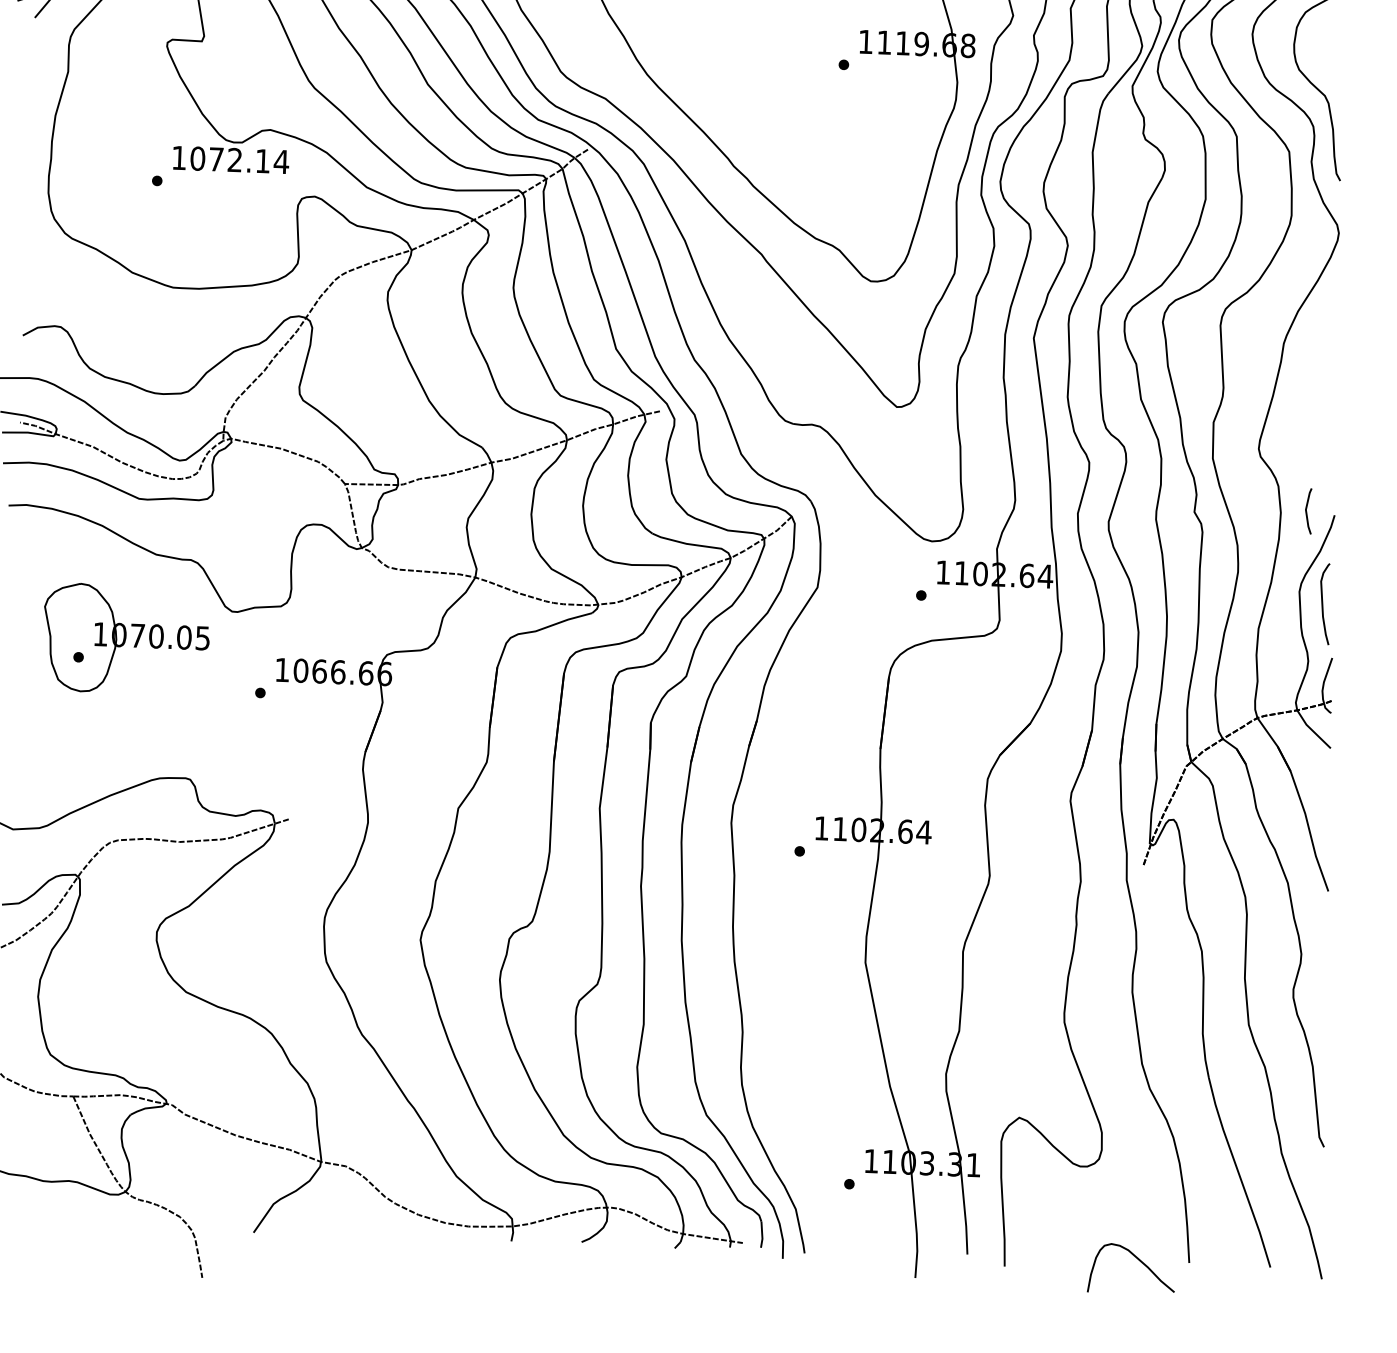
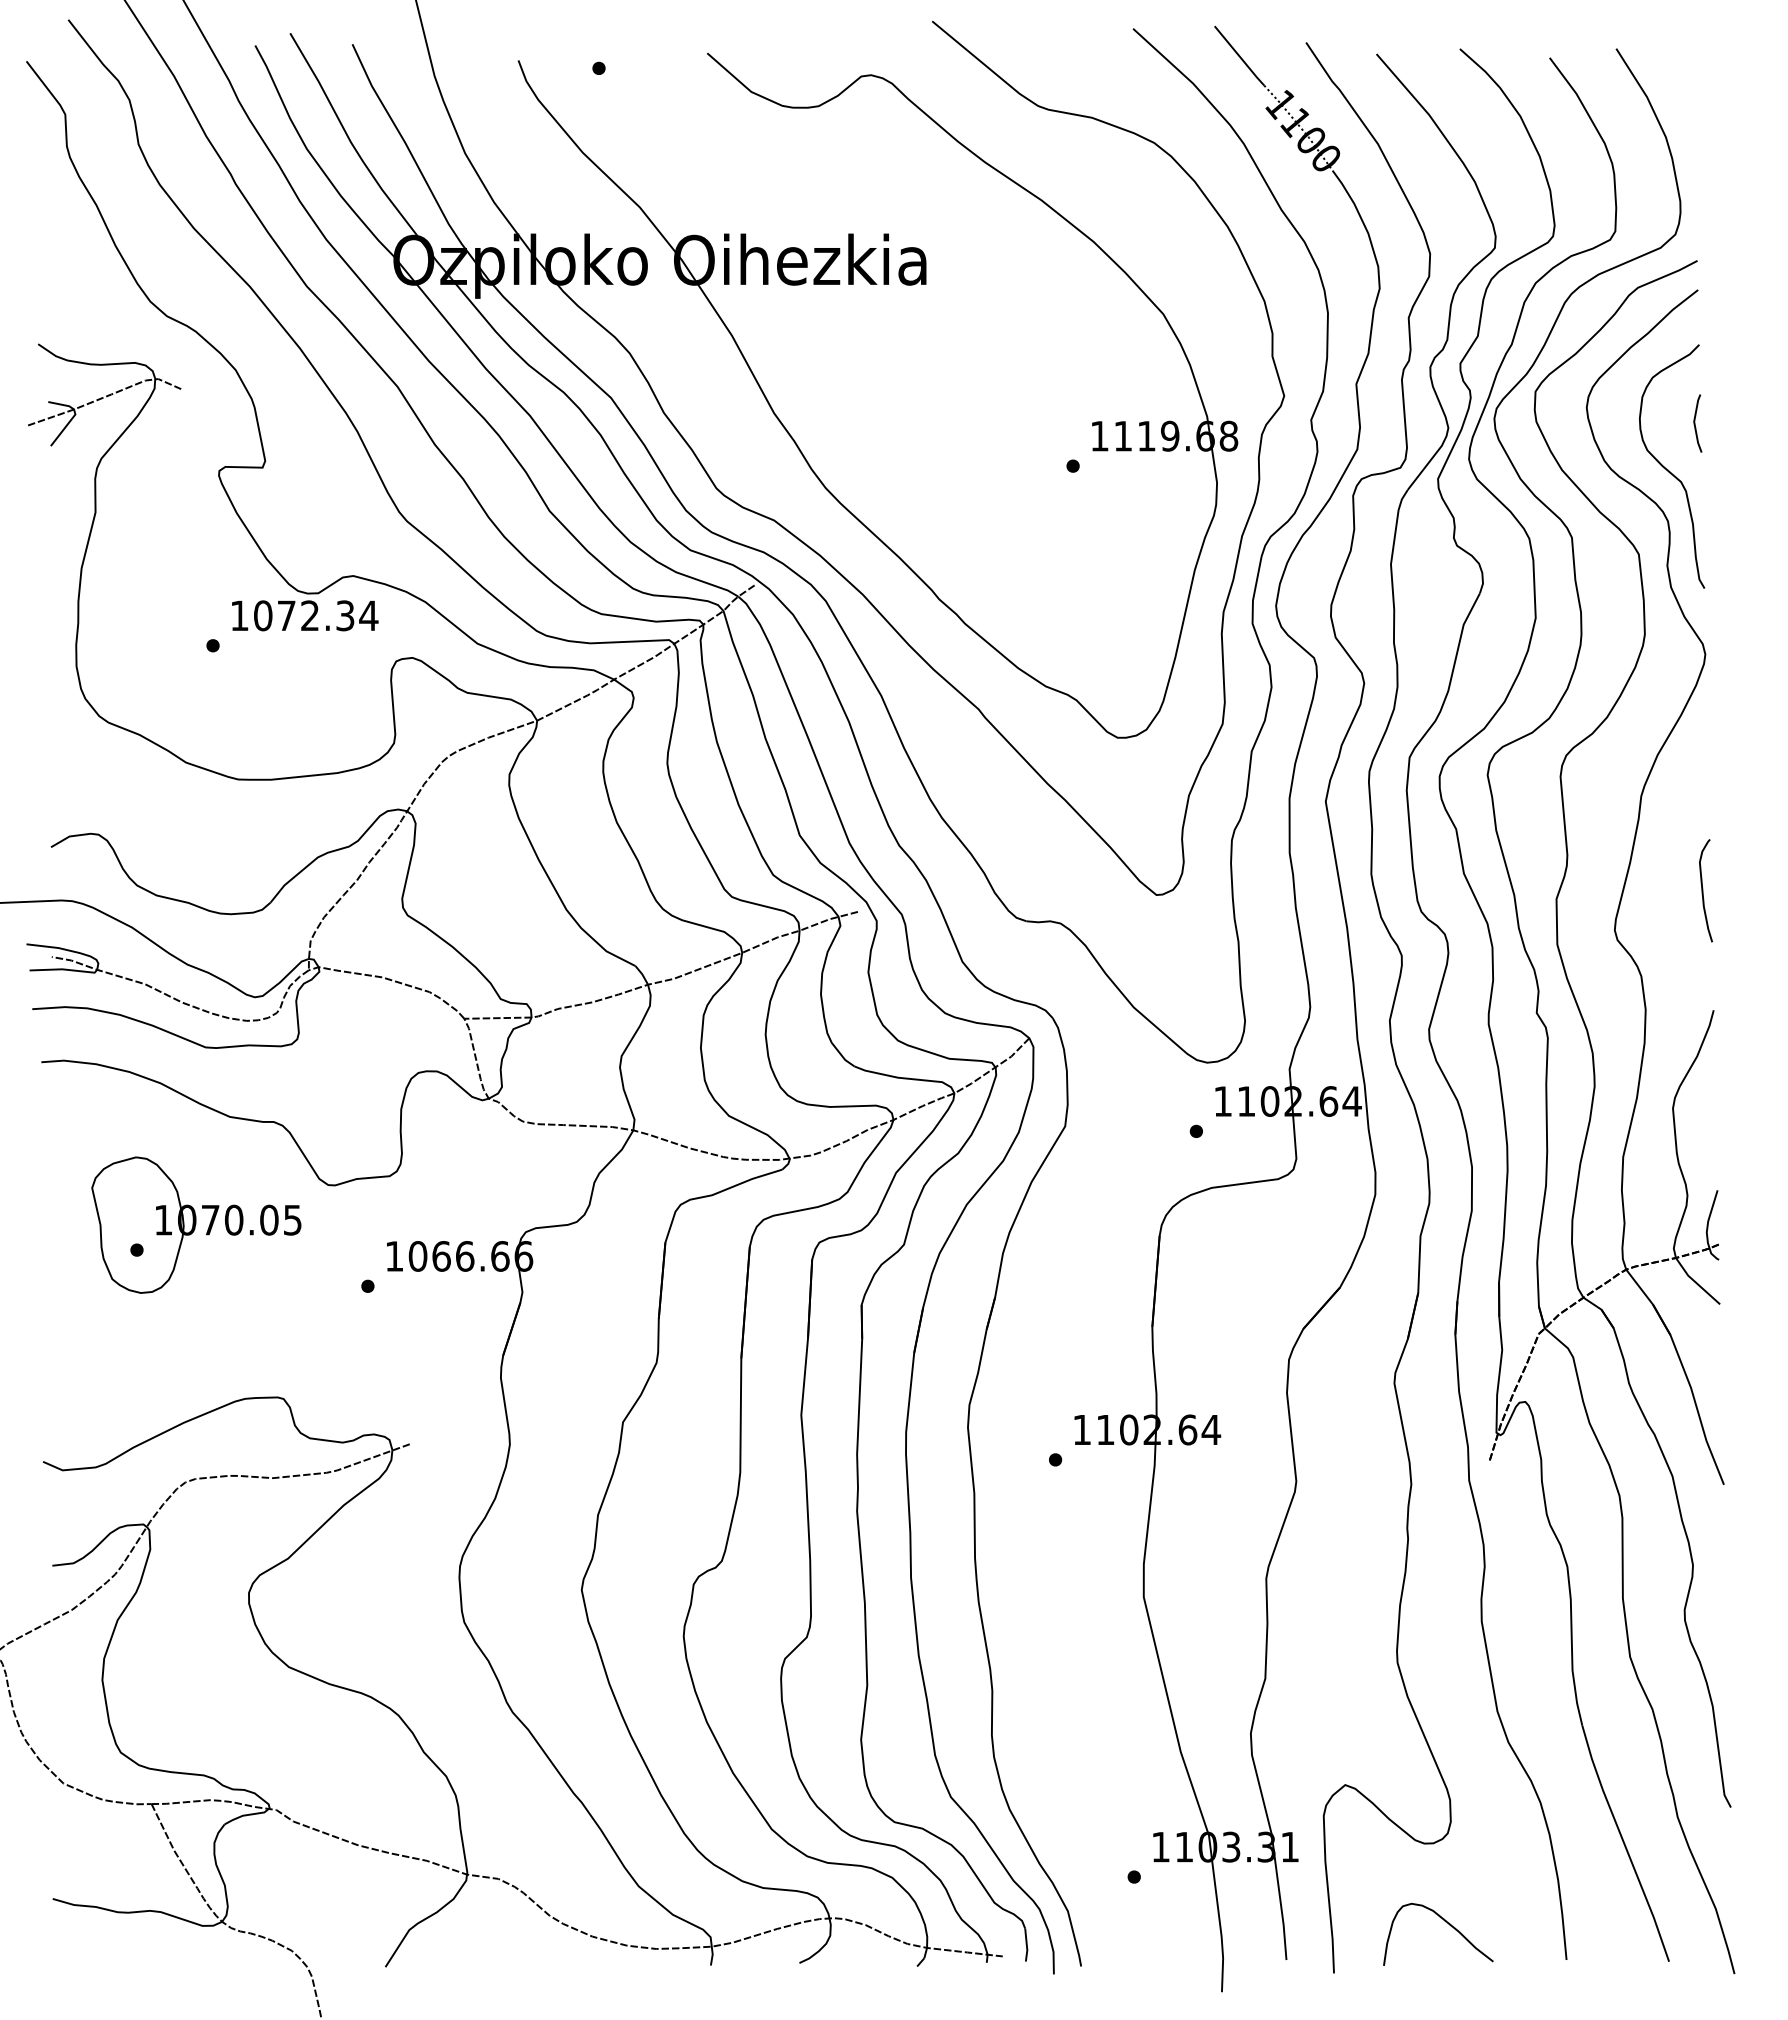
text: (263, 160) -> (345, 615), 1072.14 -> 1072.34
line: (1306, 511) -> (1695, 423), moved
curve: (1323, 603) -> (1703, 890), moved
curve: (1137, 1259) -> (1445, 1922), moved

